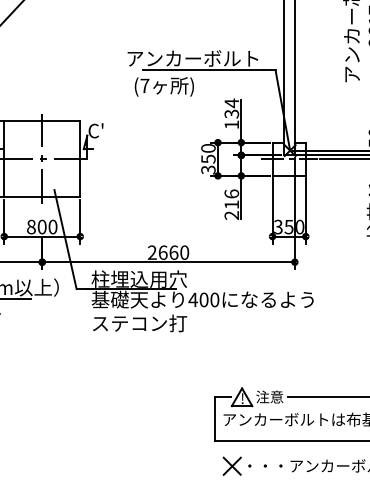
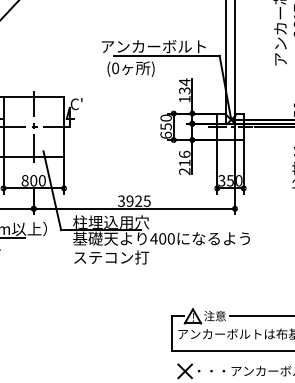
text: (144, 86) -> (115, 68), (7 -> (0
text: (207, 168) -> (165, 134), 350 -> 650
text: (167, 251) -> (133, 200), 2660 -> 3925

